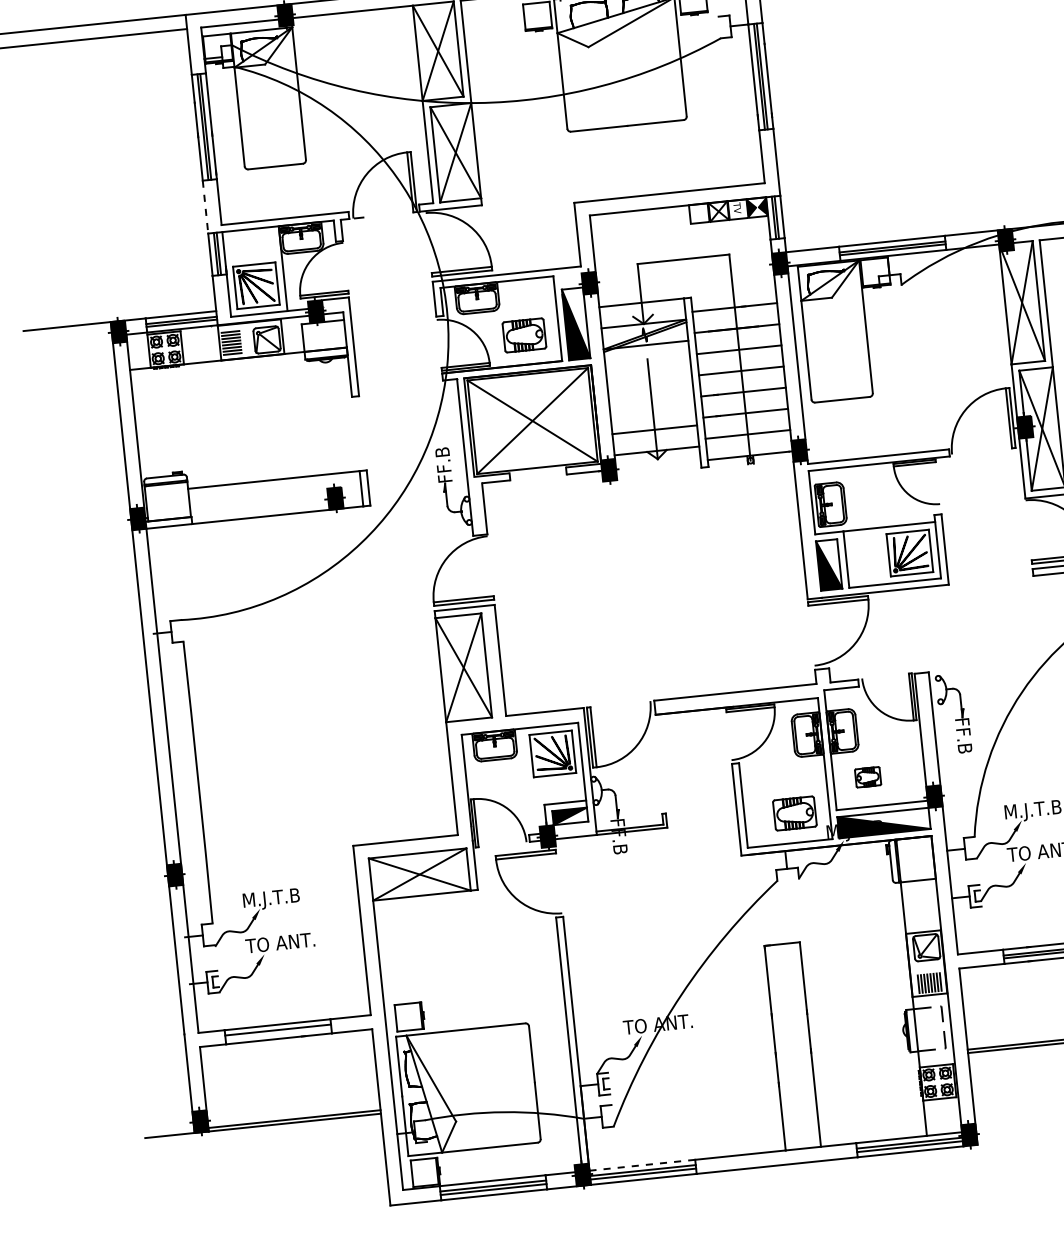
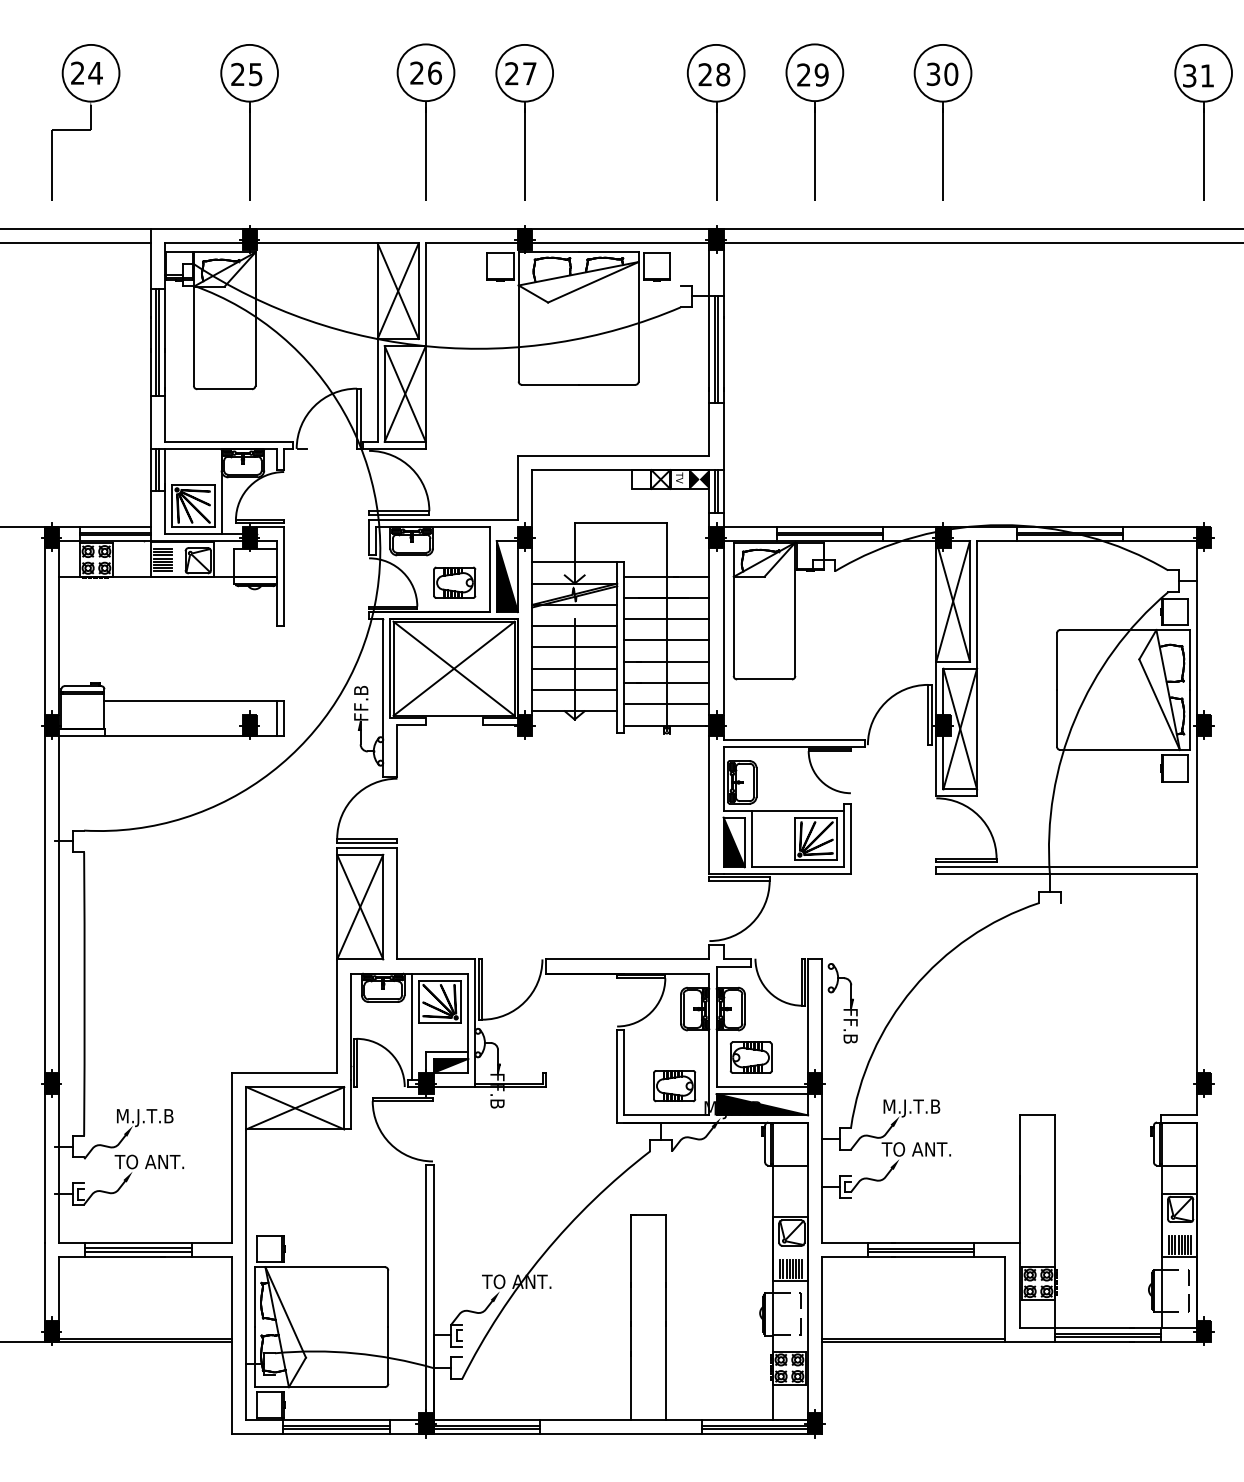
line: (205, 207) -> (150, 422), dashed -> solid
line: (648, 366) -> (574, 626), added
line: (650, 387) -> (574, 647), added
line: (652, 408) -> (574, 668), added
part: (867, 777) -> (750, 1057), size x1.67
line: (527, 781) -> (411, 1026), added
line: (278, 1033) -> (138, 1251), added
line: (643, 1165) -> (487, 1420), dashed -> solid

